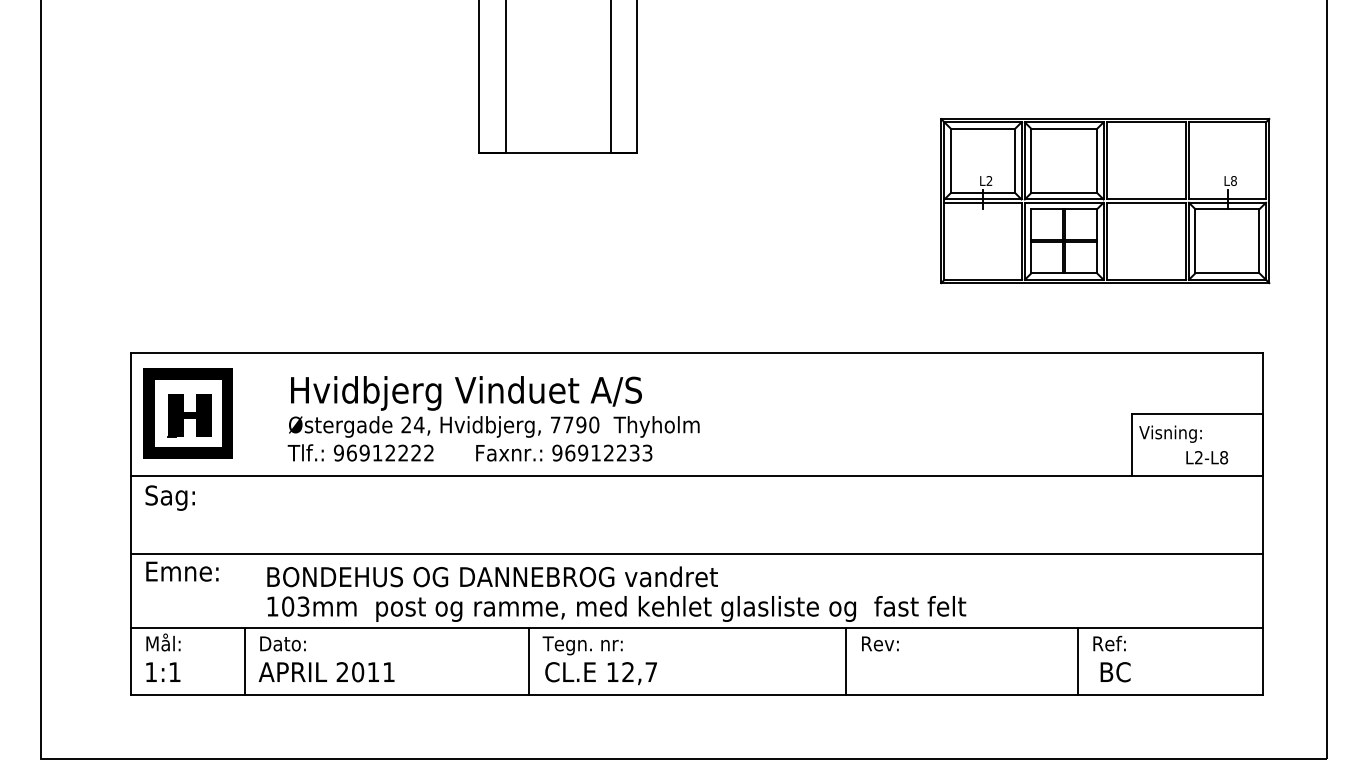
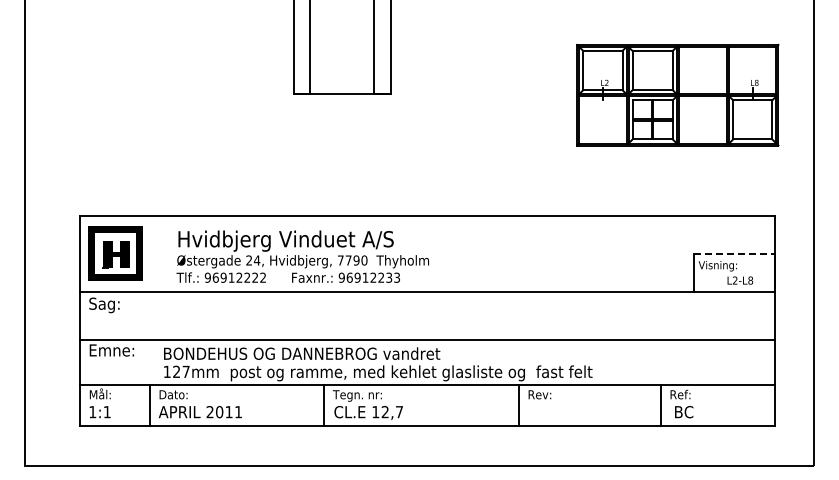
part: (1104, 199) -> (677, 94), moved
line: (1197, 413) -> (734, 253), solid -> dashed
text: (295, 605) -> (181, 371), 103mm -> 127mm

